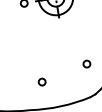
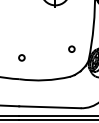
part: (41, 81) -> (21, 57), moved

